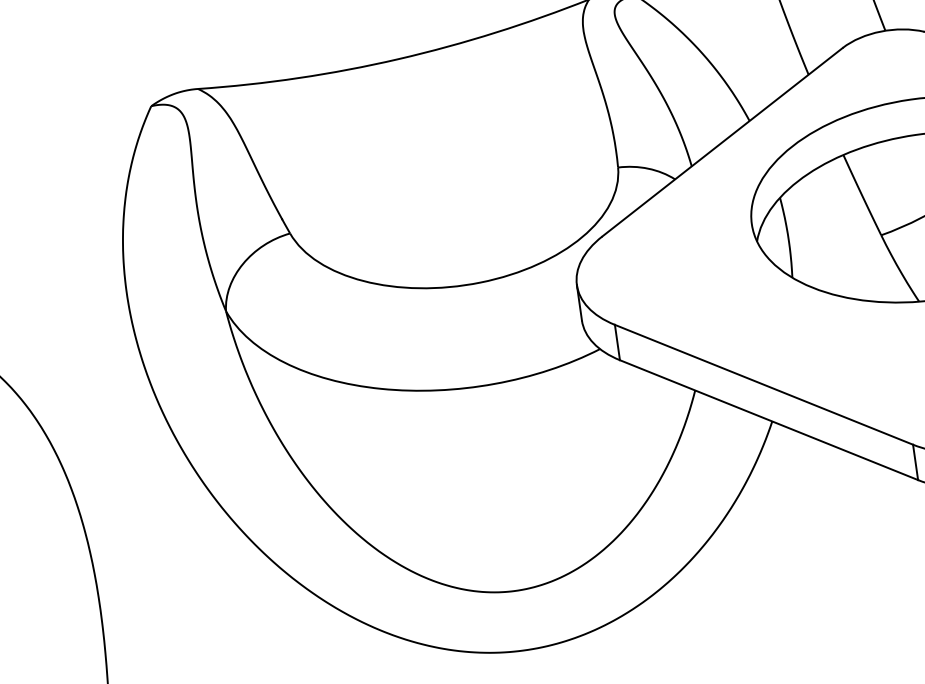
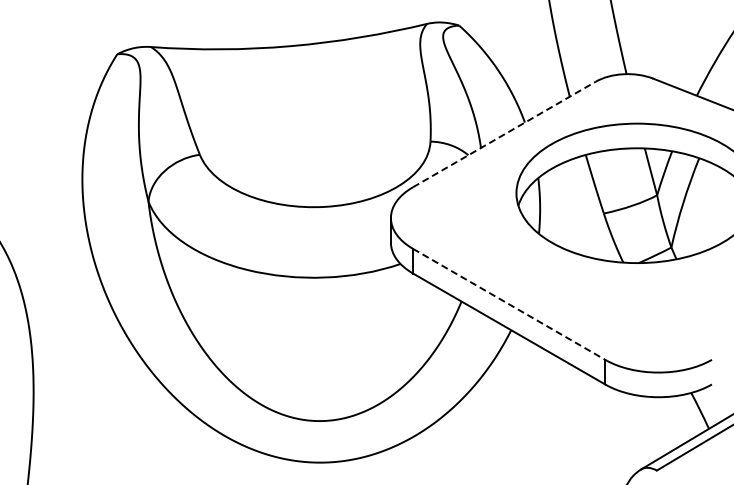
line: (722, 142) -> (504, 134), solid -> dashed
line: (764, 384) -> (509, 304), solid -> dashed

